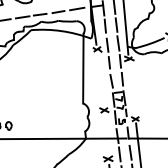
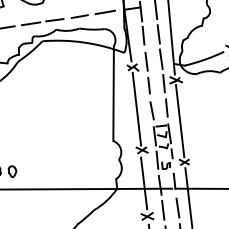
line: (100, 79) -> (136, 108), added
line: (131, 89) -> (179, 121), added
line: (106, 134) -> (144, 183), added

